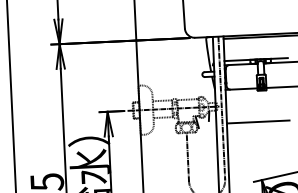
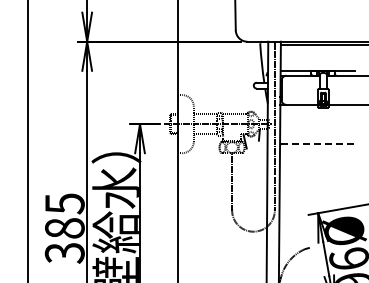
line: (259, 121) -> (318, 144), solid -> dashed

